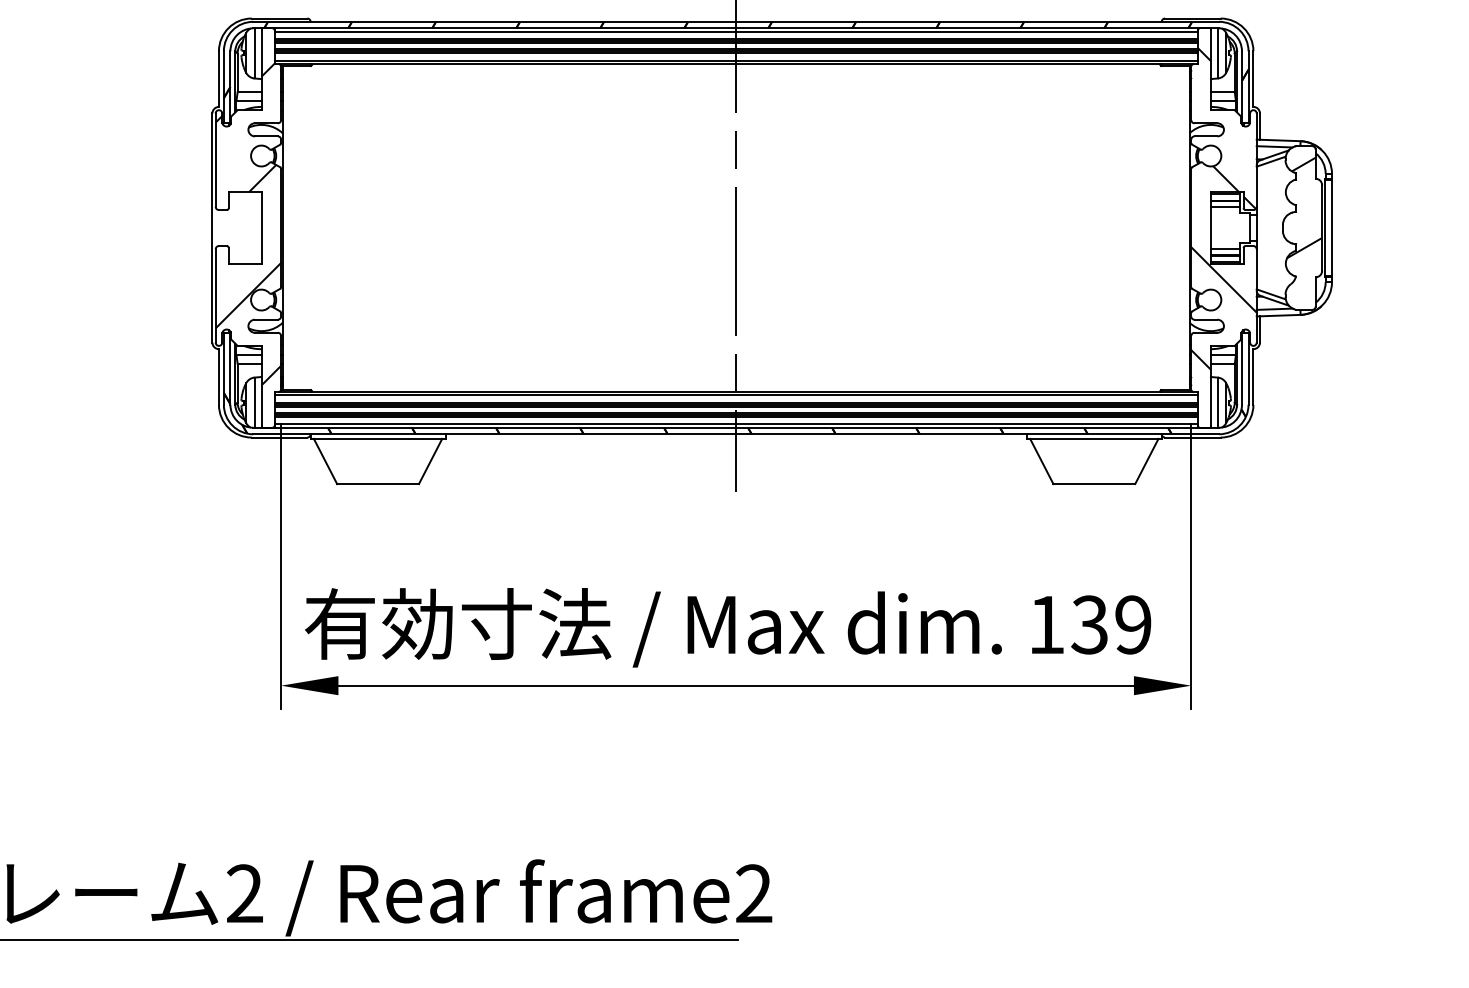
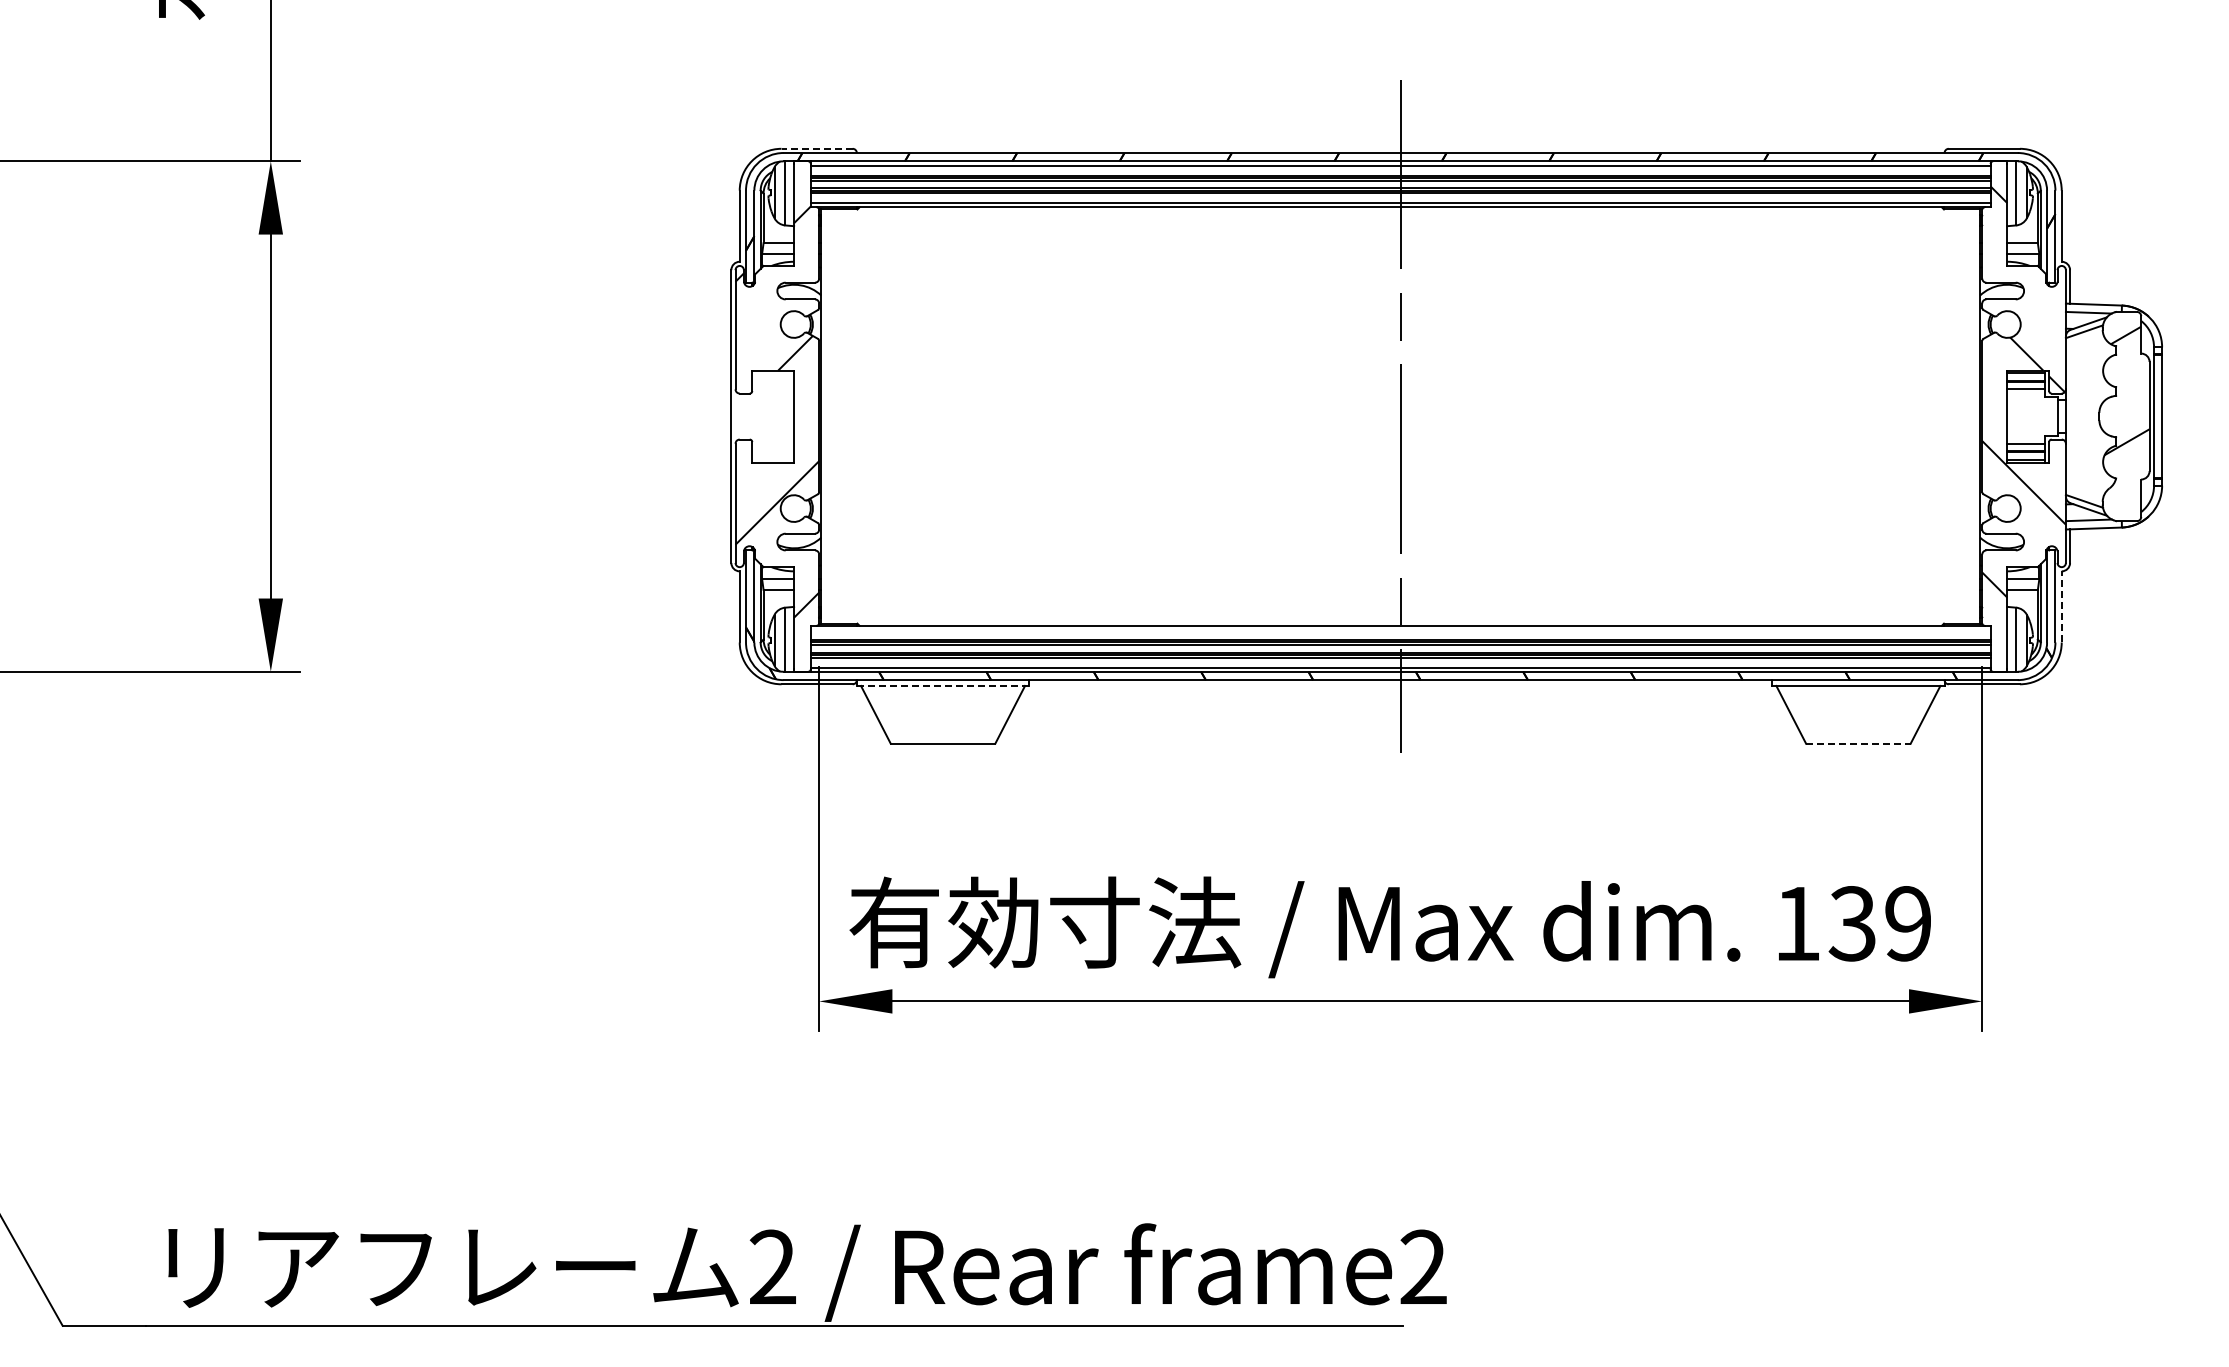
line: (279, 18) -> (817, 148), solid -> dashed
line: (1253, 376) -> (2061, 606), solid -> dashed
line: (736, 394) -> (1400, 629), removed
line: (378, 438) -> (943, 685), solid -> dashed
line: (1094, 483) -> (1858, 743), solid -> dashed

